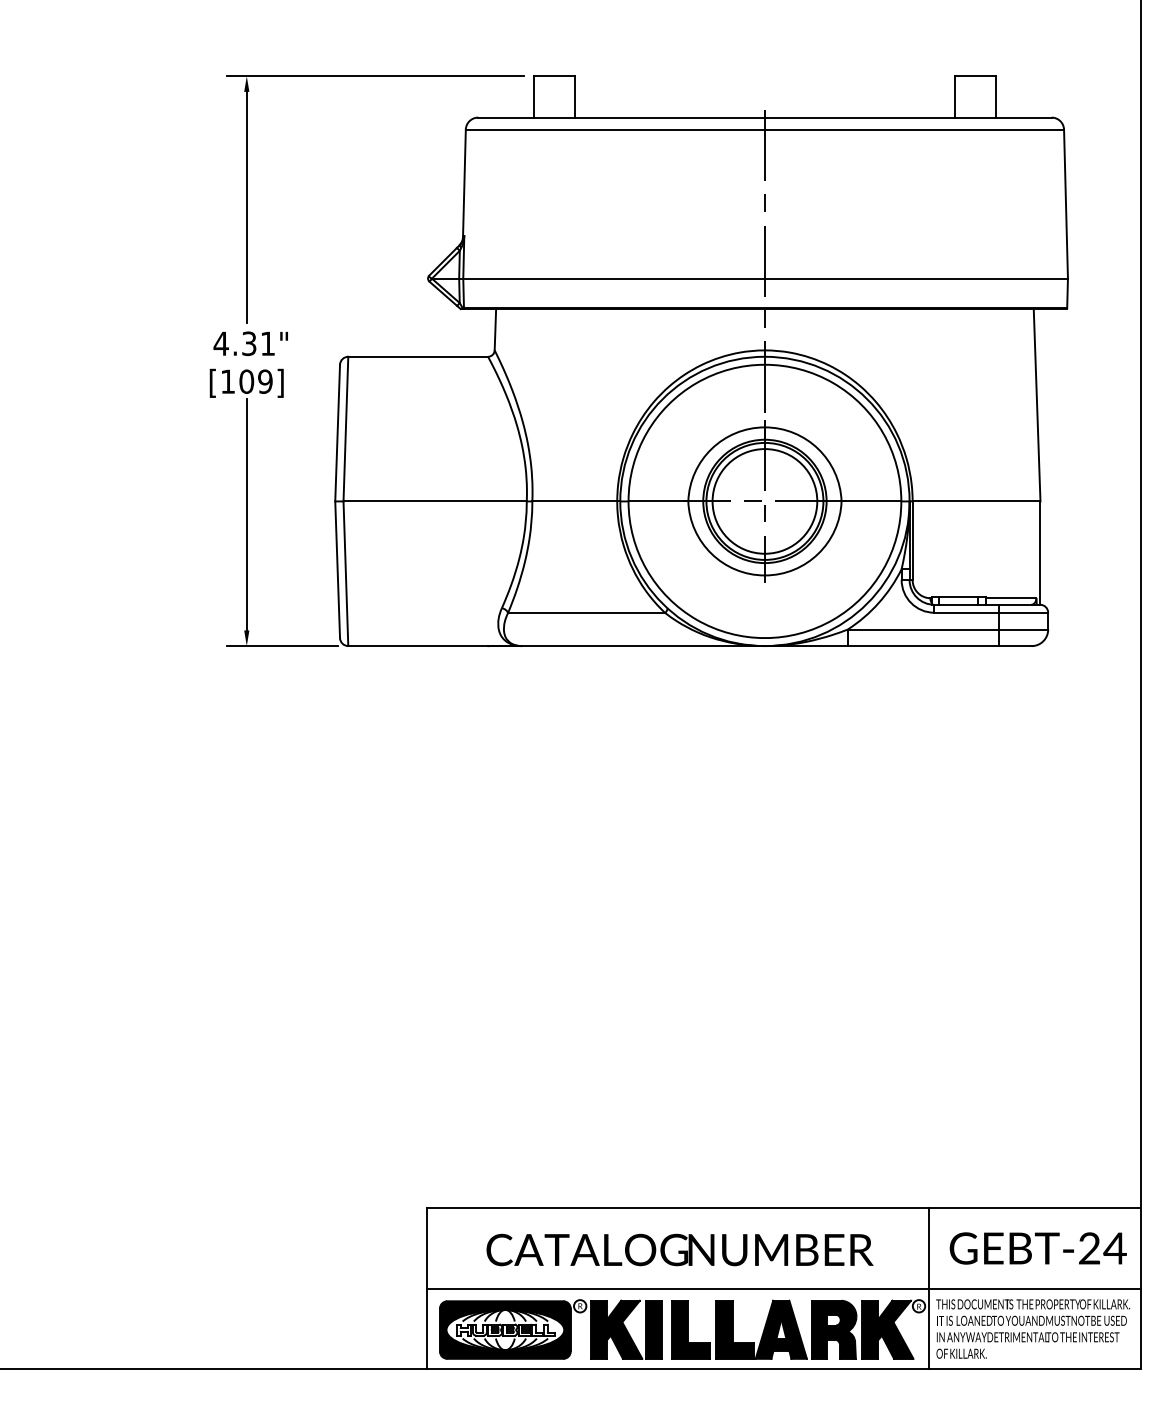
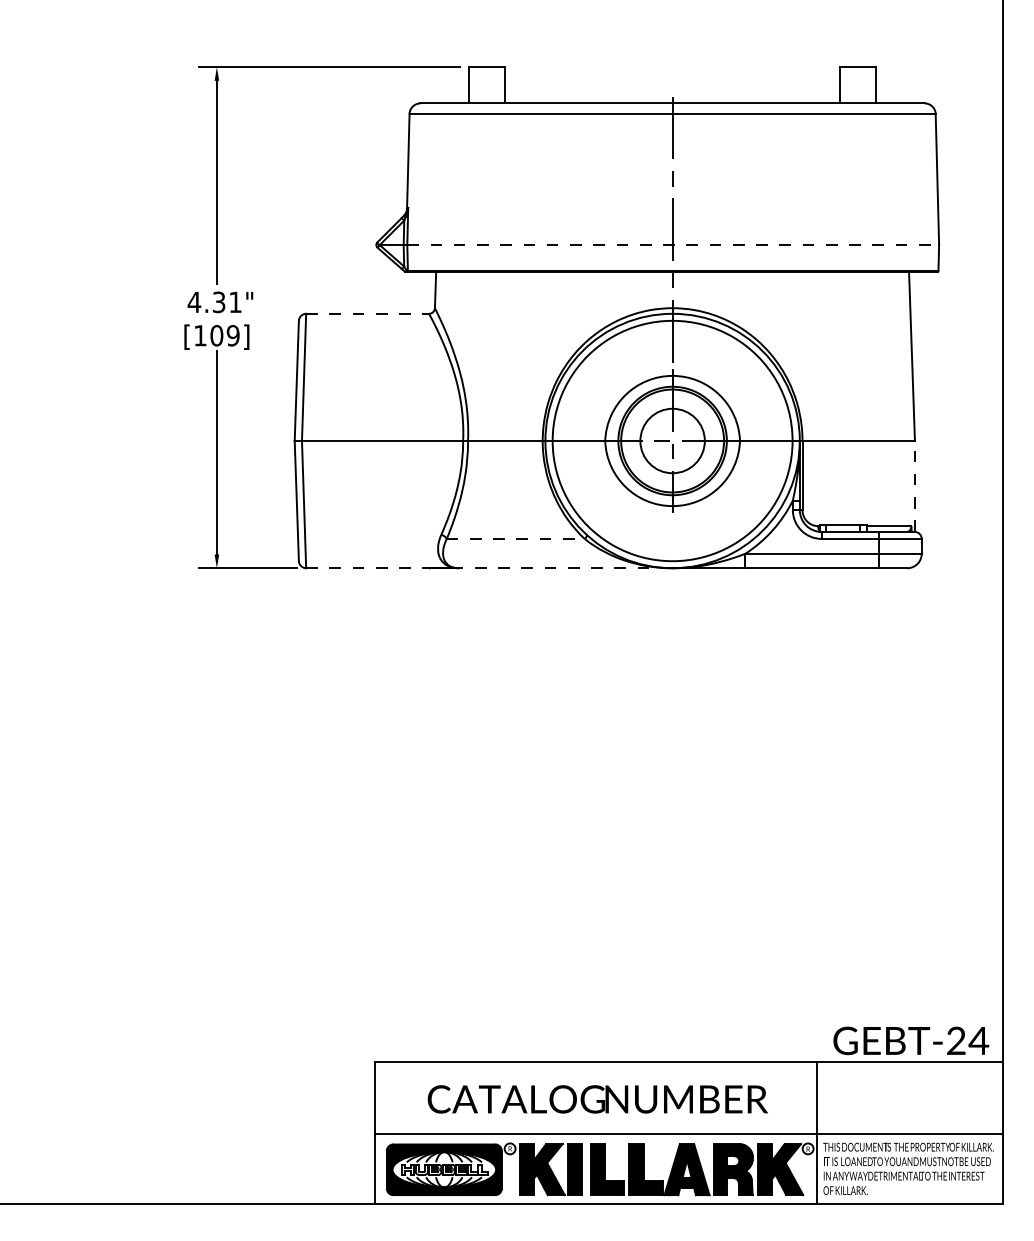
line: (766, 278) -> (673, 244), solid -> dashed
line: (418, 356) -> (367, 313), solid -> dashed
circle: (764, 501) -> (672, 441), size x0.7
line: (1040, 553) -> (914, 486), solid -> dashed
line: (586, 613) -> (515, 539), solid -> dashed
line: (418, 646) -> (367, 568), solid -> dashed
line: (643, 646) -> (565, 568), solid -> dashed
text: (1037, 1248) -> (910, 1040), moved

